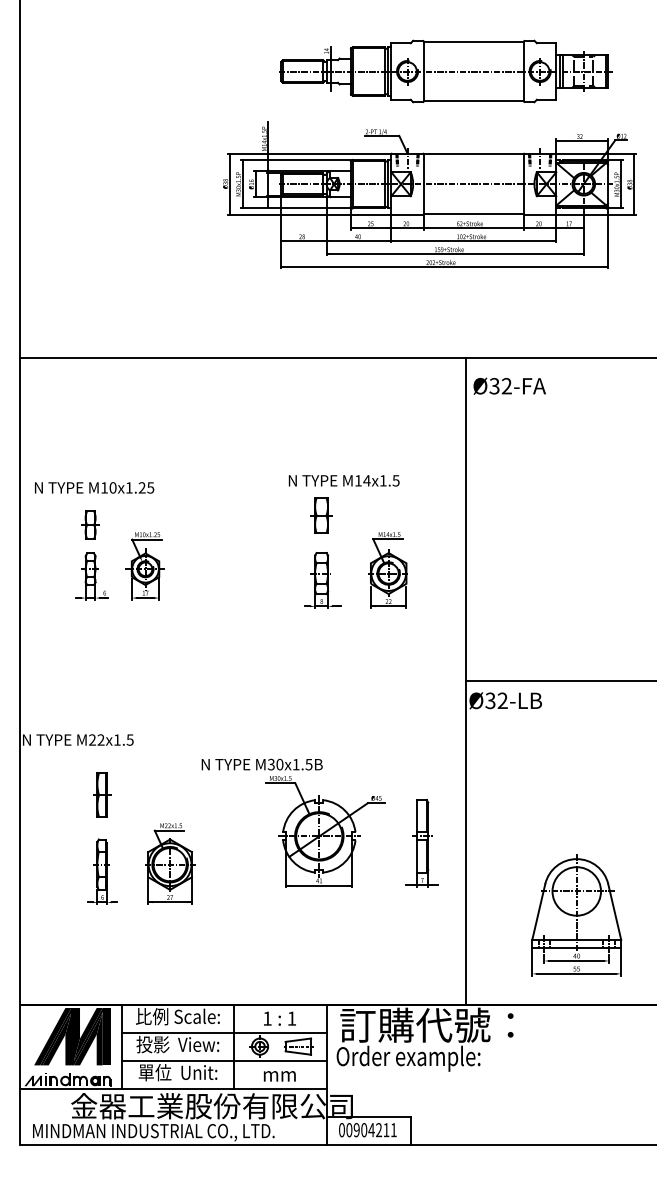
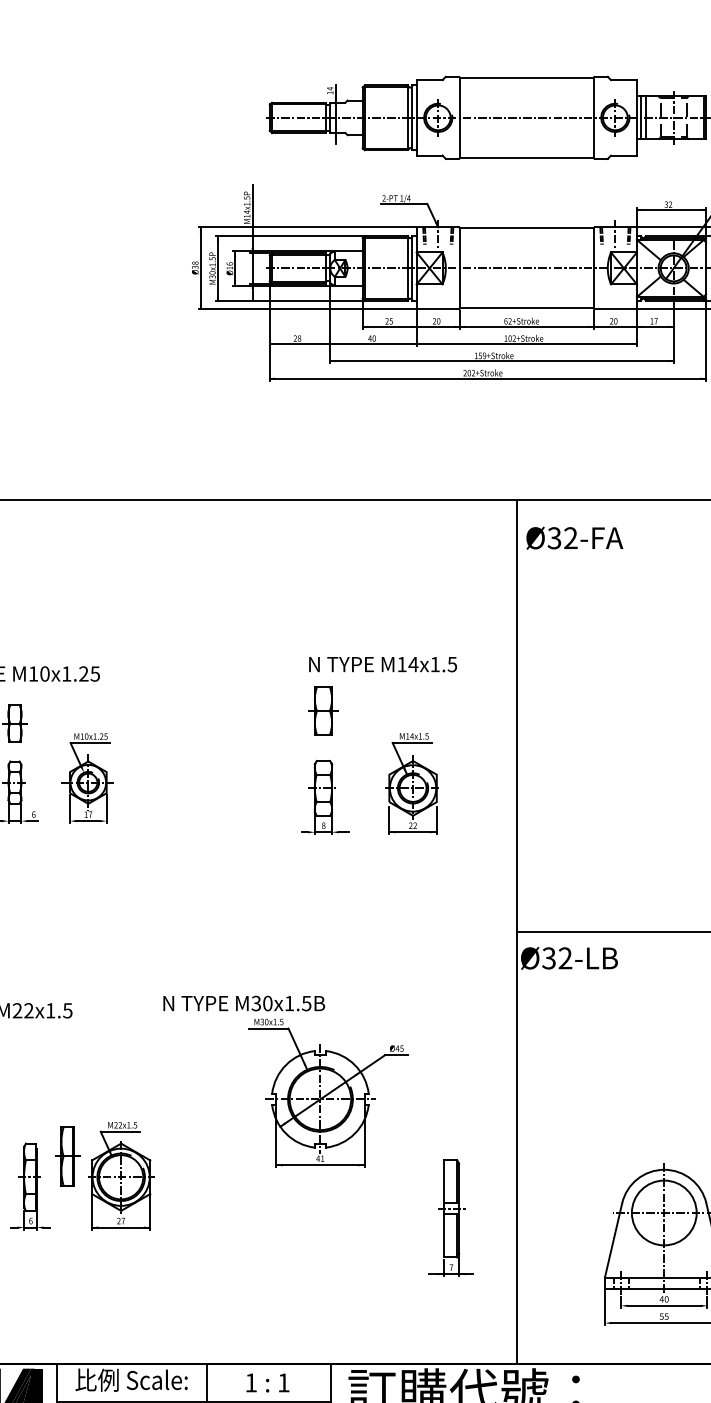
text: (343, 480) -> (382, 664), moved
part: (102, 794) -> (68, 1155), moved
part: (293, 822) -> (285, 1080), moved
part: (421, 843) -> (450, 1218), moved

